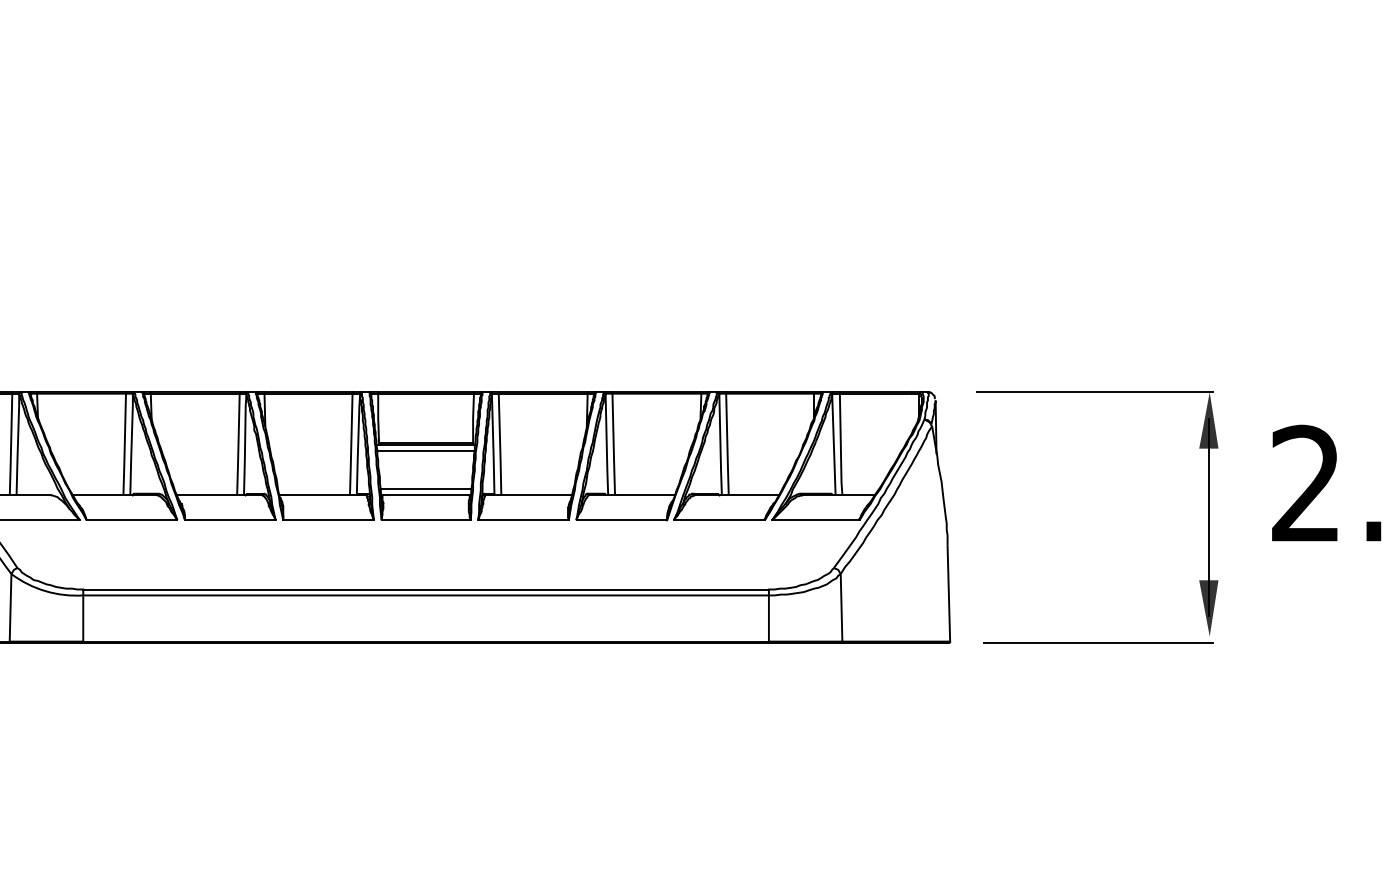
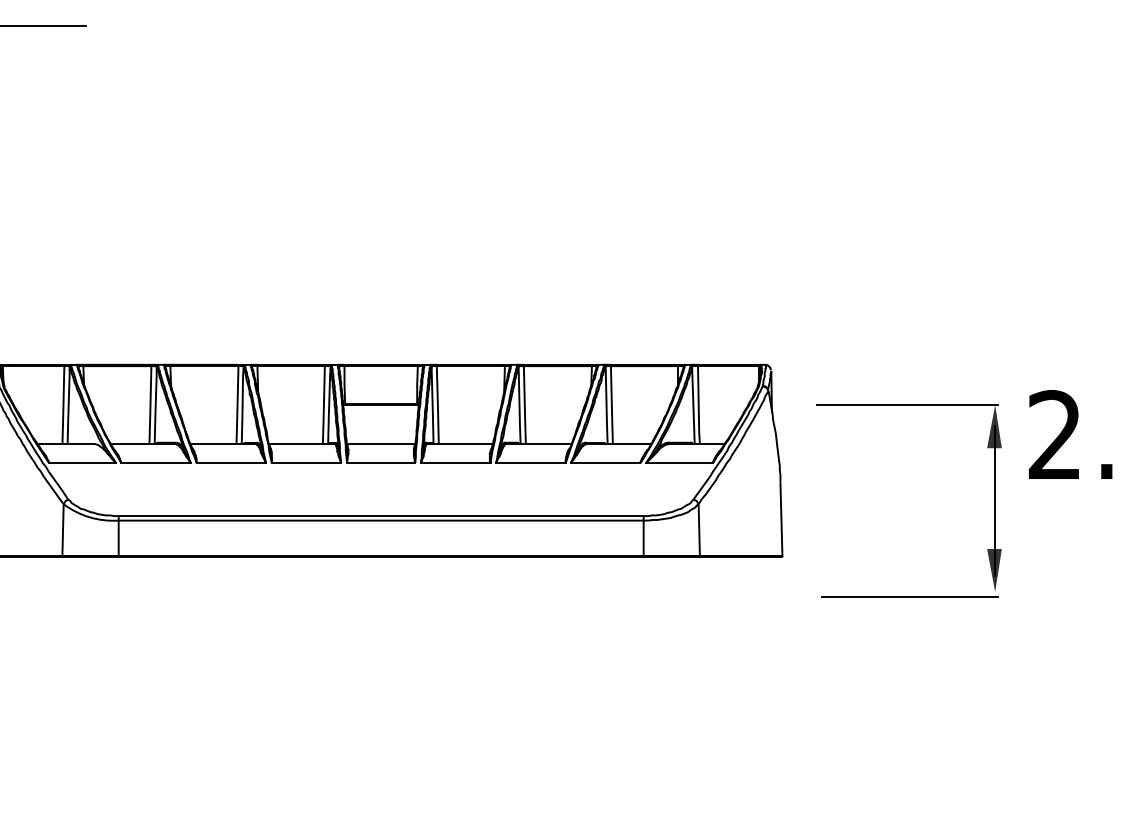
line: (425, 451) -> (380, 410), removed
line: (425, 488) -> (380, 438), removed
part: (1208, 516) -> (994, 500), moved

